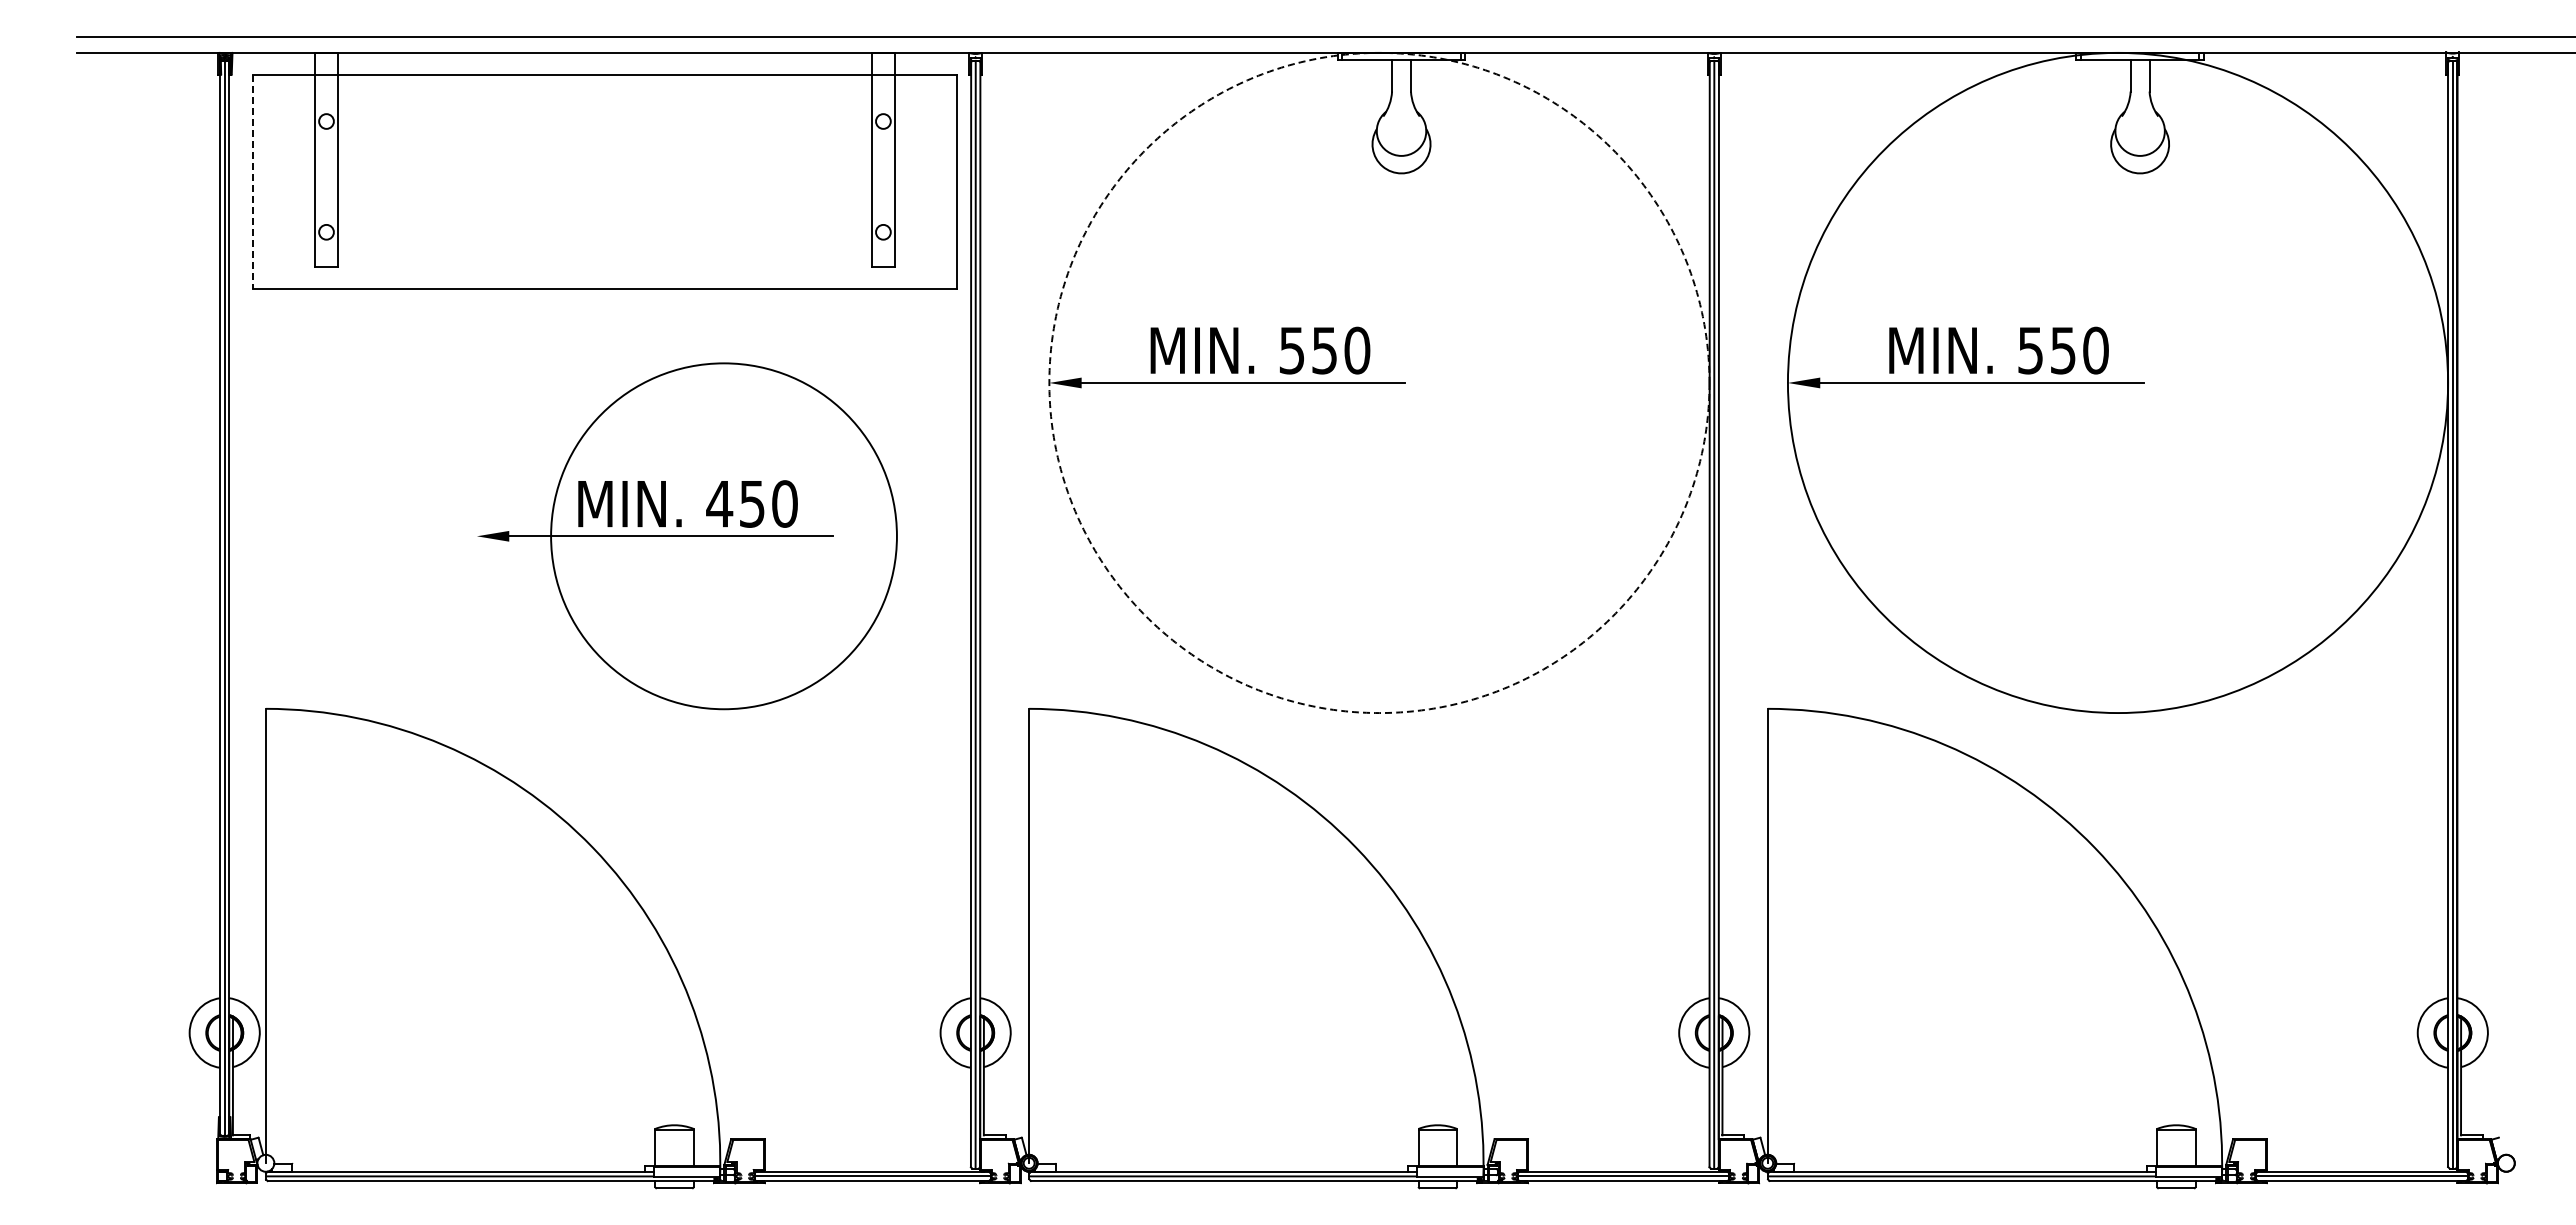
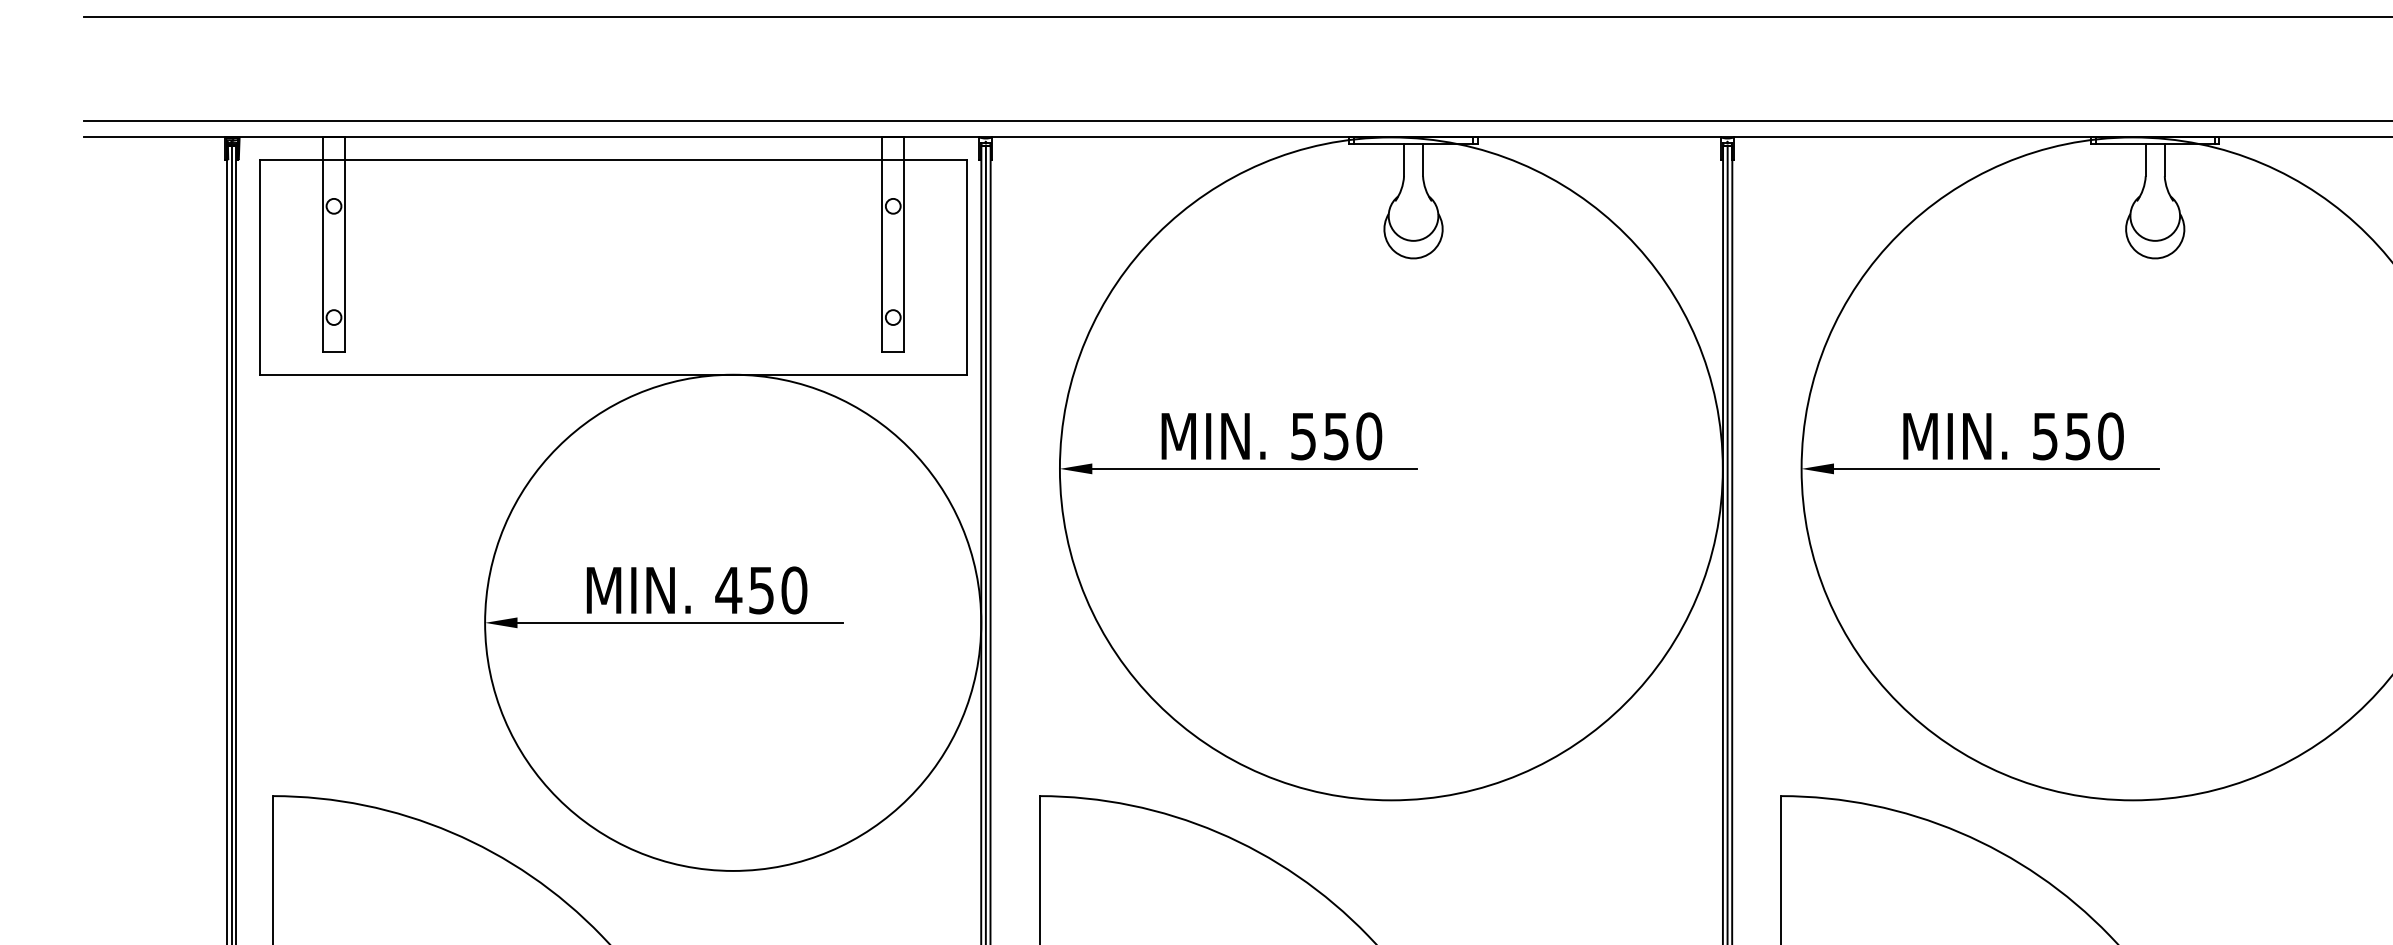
line: (252, 182) -> (259, 267), dashed -> solid
circle: (1379, 382) -> (1391, 468), dashed -> solid
circle: (723, 536) -> (732, 623), size x1.43

